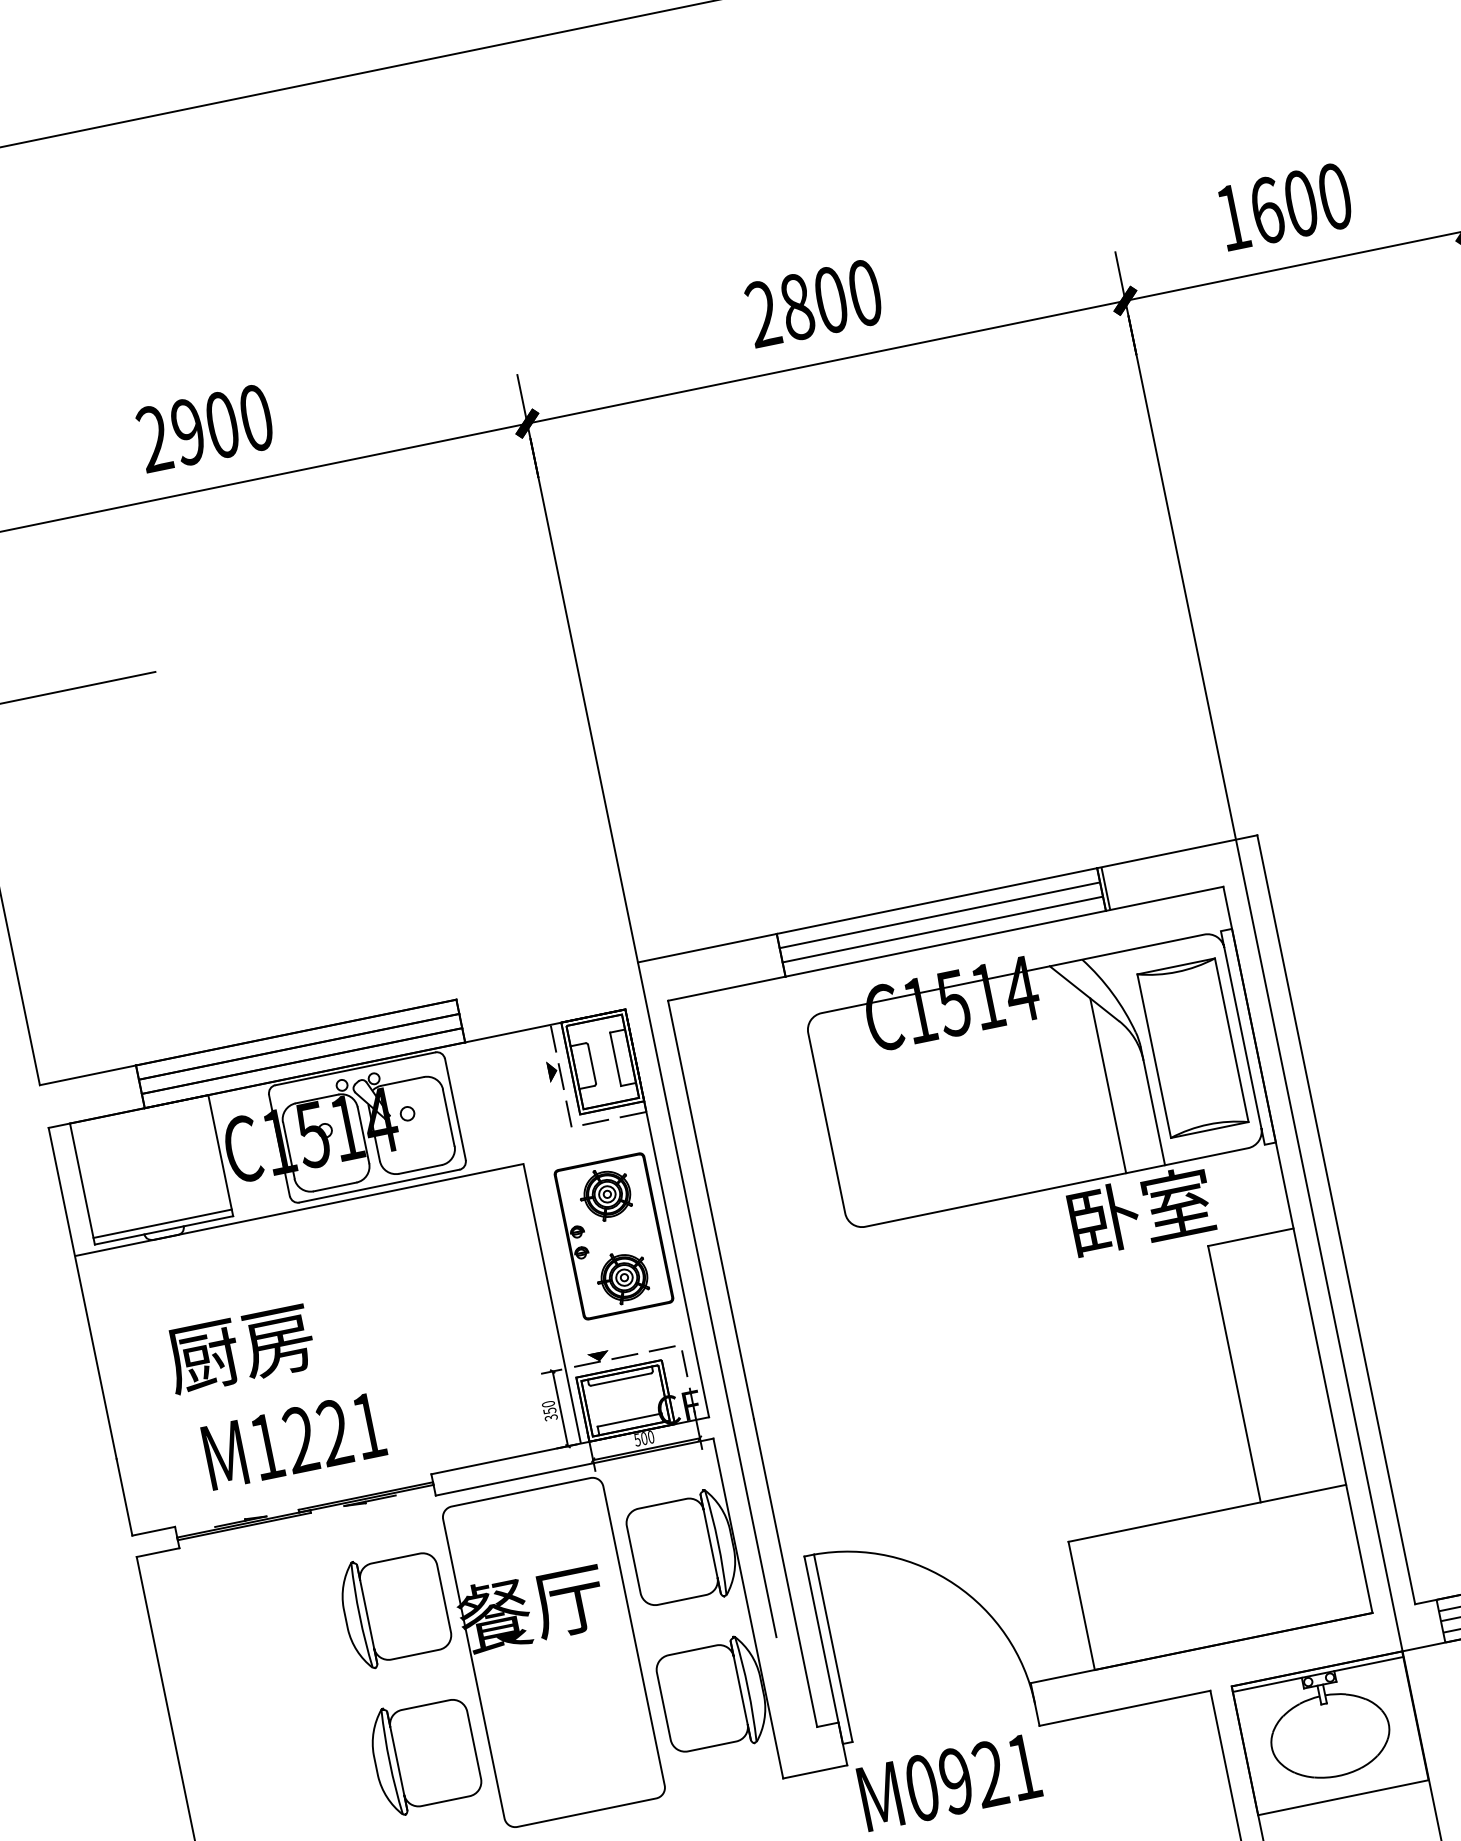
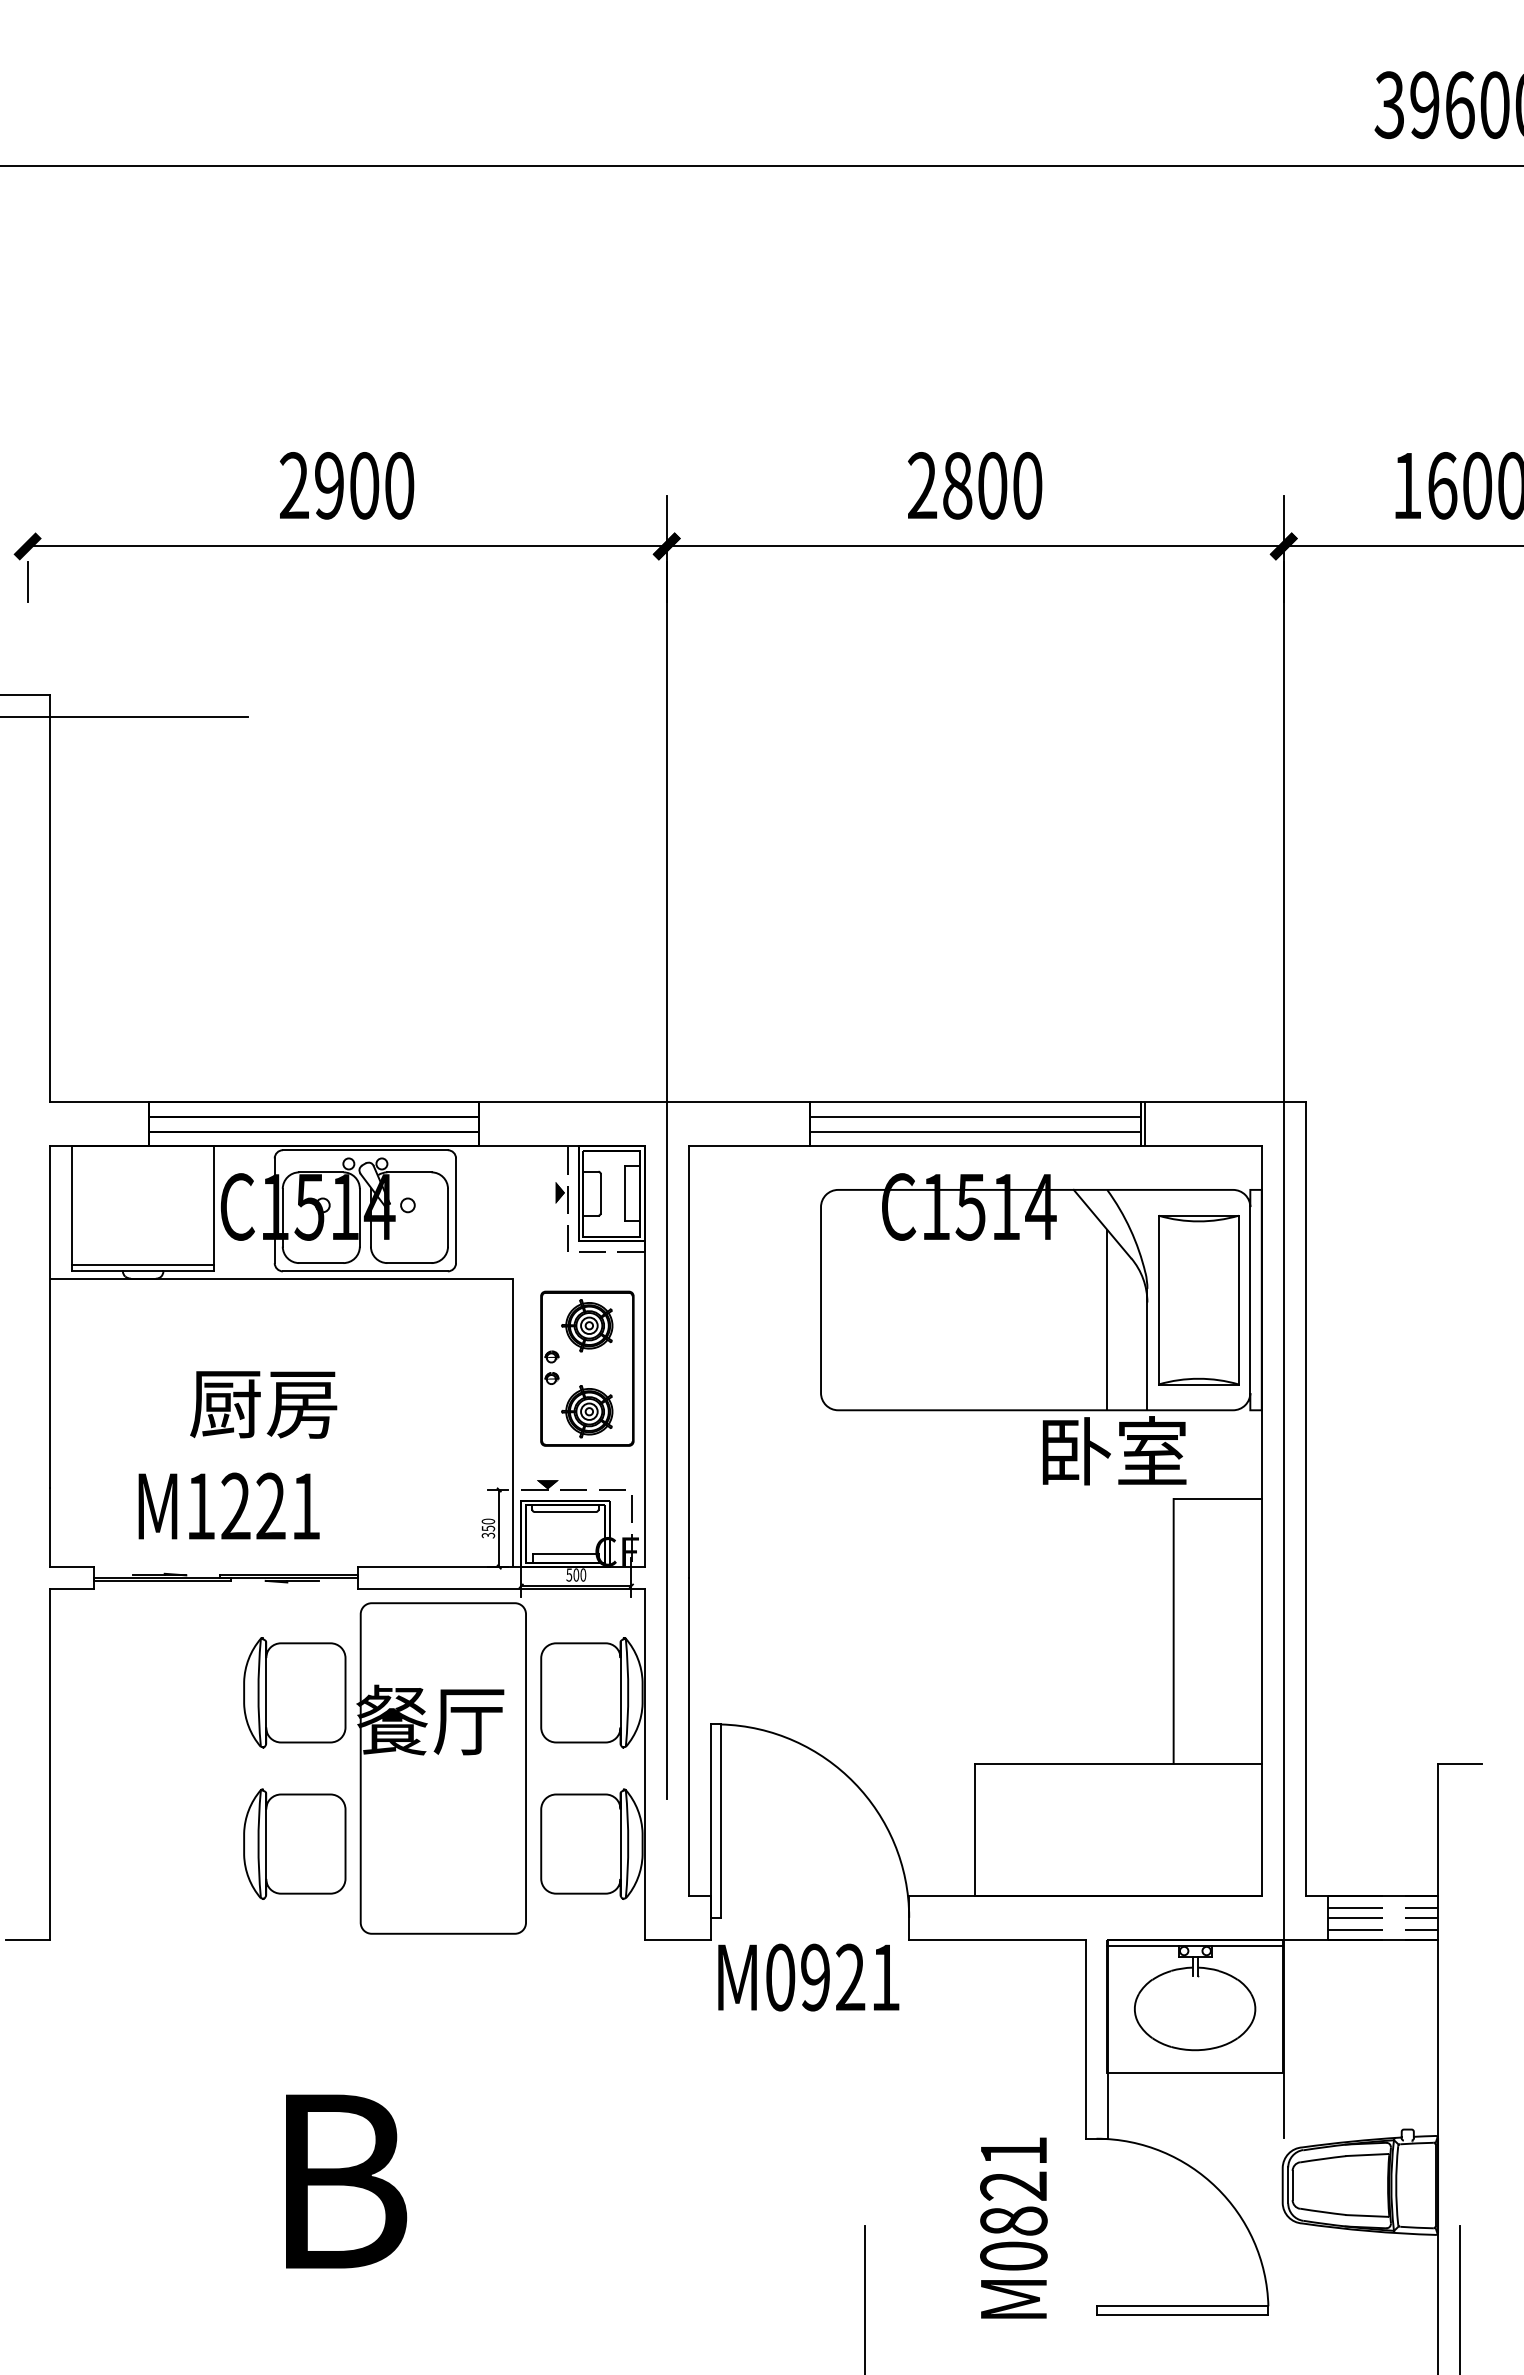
line: (546, 981) -> (572, 1102), added
text: (240, 1349) -> (263, 1404), moved

